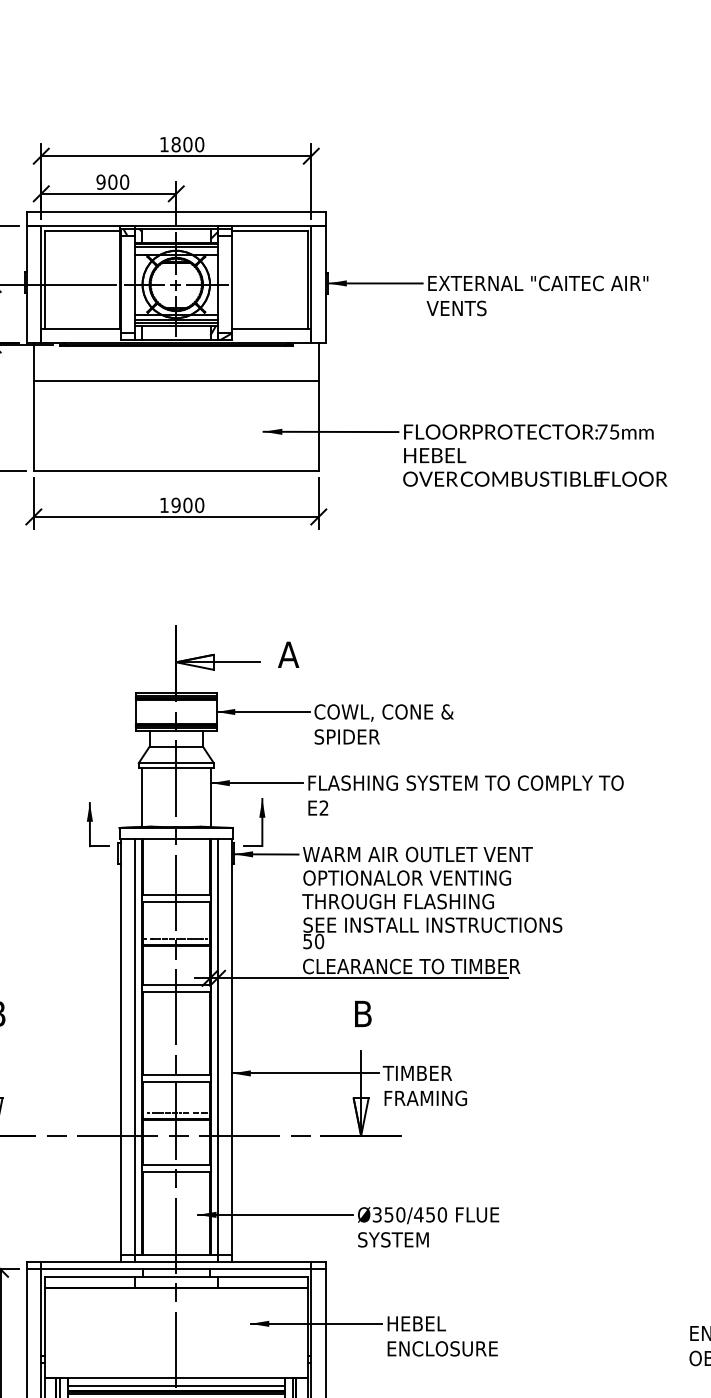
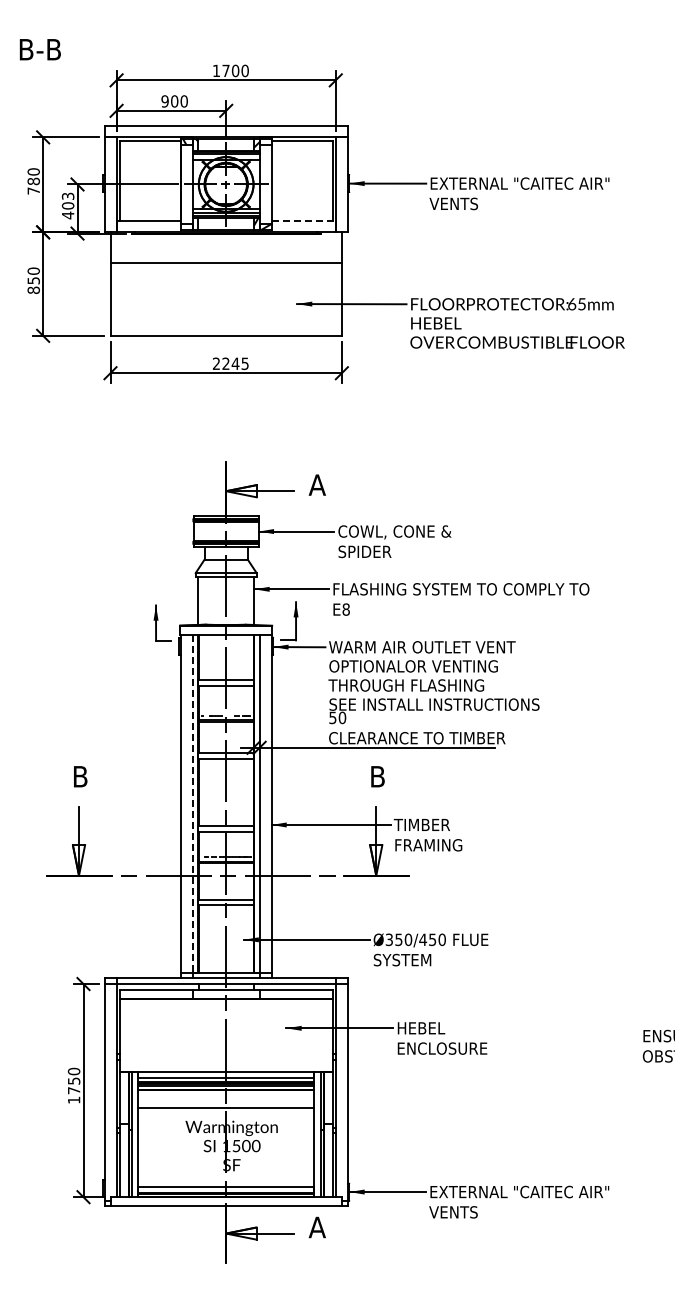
text: (175, 144) -> (225, 70), 1800 -> 1700
line: (272, 328) -> (304, 220), solid -> dashed
text: (602, 432) -> (572, 304), 75mm -> 65mm
text: (181, 504) -> (230, 363), 1900 -> 2245
text: (323, 807) -> (345, 609), E2 -> E8
line: (134, 1046) -> (192, 803), solid -> dashed

